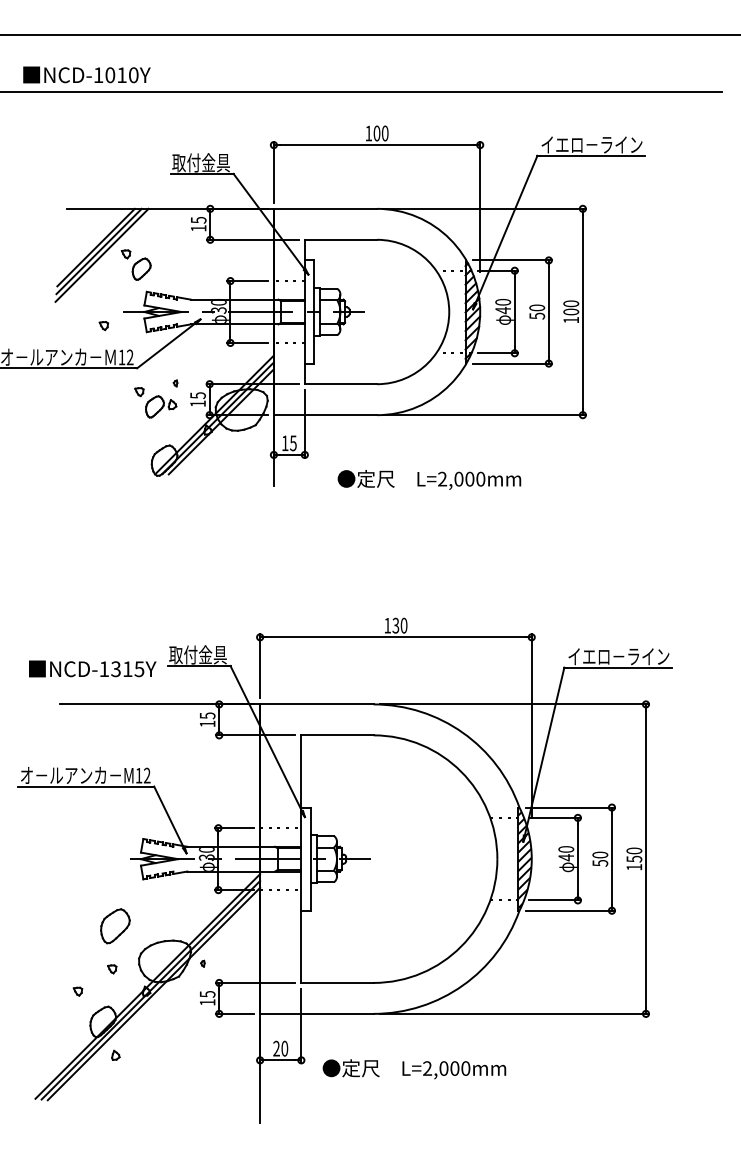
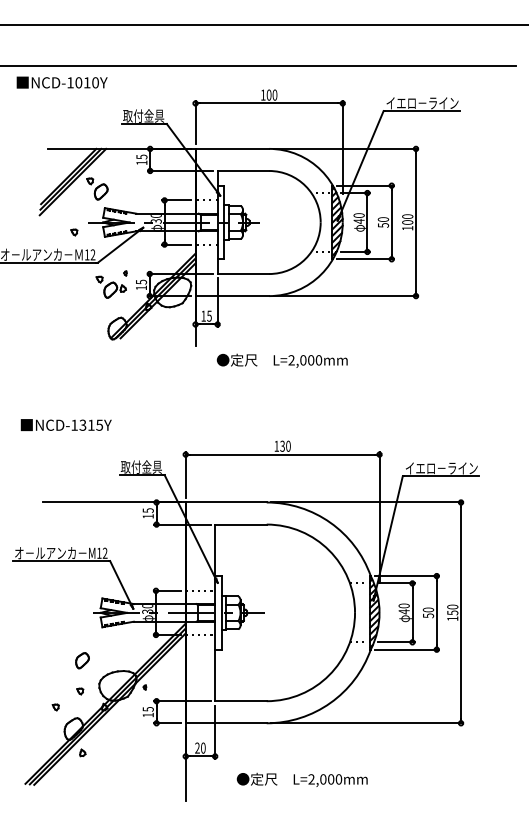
text: (86, 74) -> (61, 82), moved
text: (429, 479) -> (282, 360), moved
text: (92, 668) -> (66, 424), moved
part: (115, 925) -> (82, 660), size x0.62
text: (414, 1069) -> (302, 780), moved

